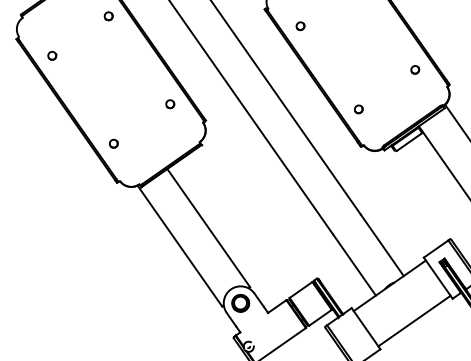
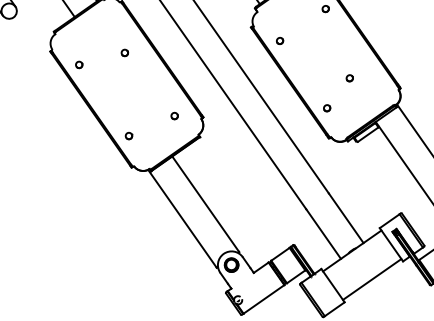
part: (108, 15) -> (124, 52), moved
part: (414, 70) -> (349, 78), moved
part: (170, 103) -> (174, 115), moved

